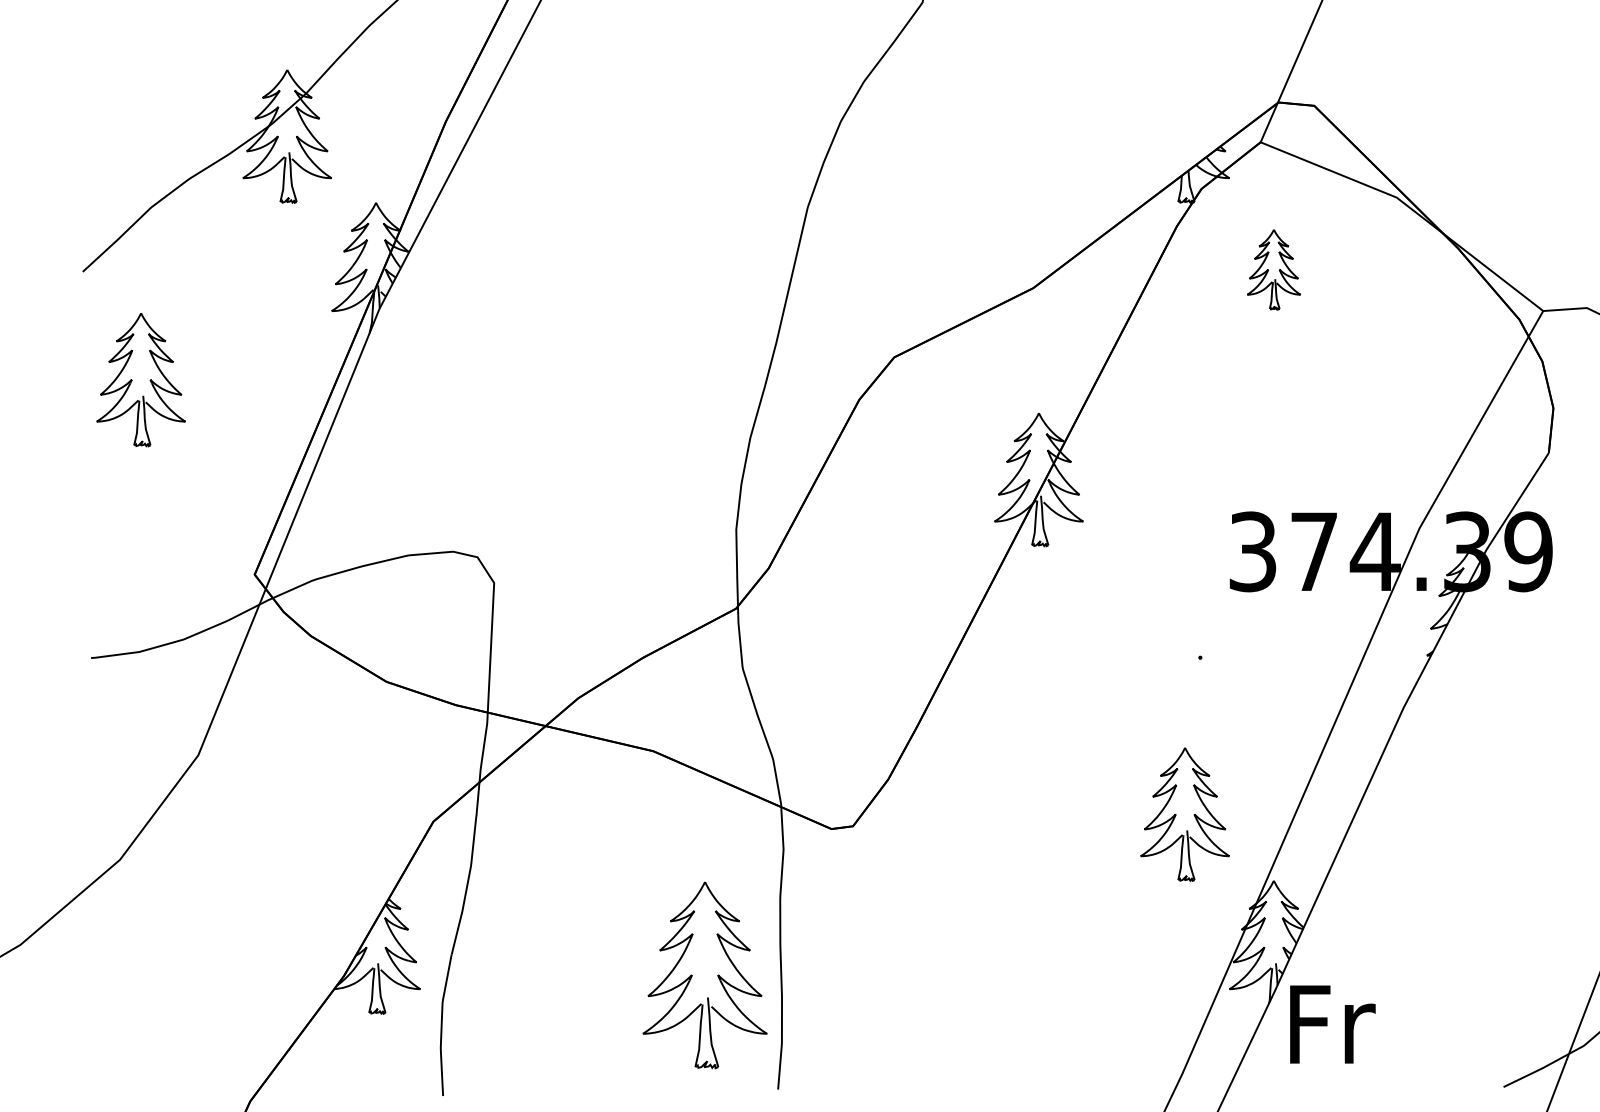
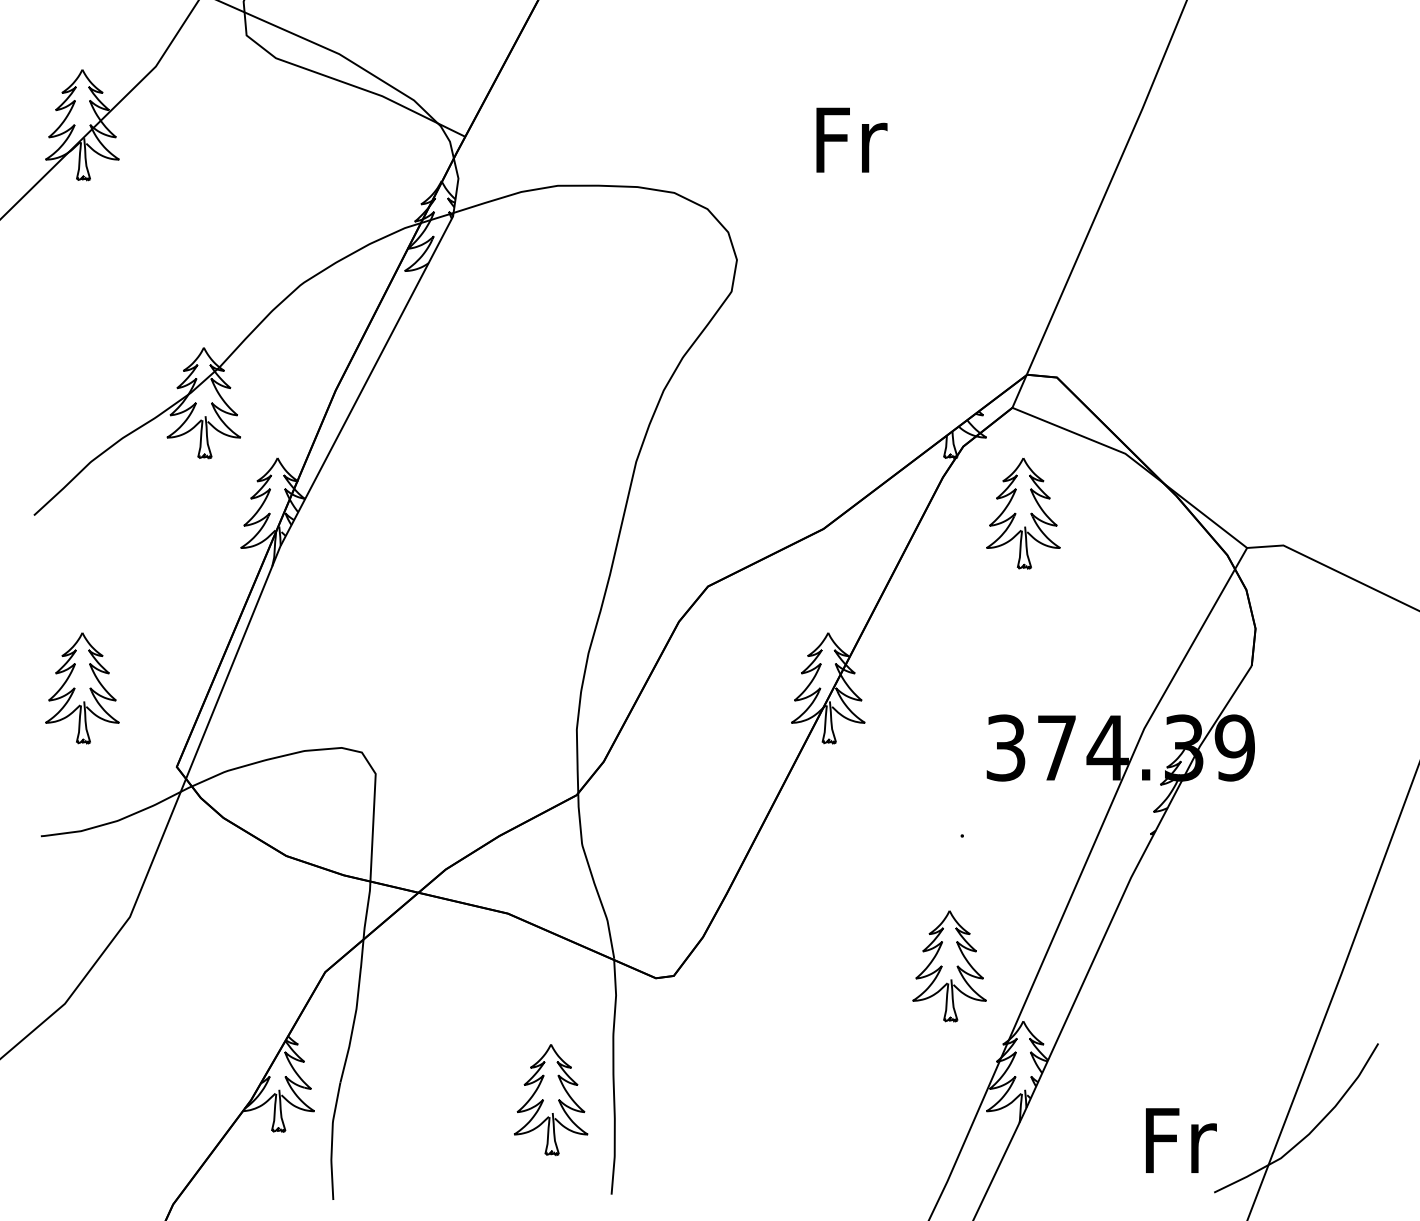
part: (1274, 269) -> (1023, 513), size x1.67
part: (141, 380) -> (82, 688), moved
part: (705, 975) -> (551, 1099), size x0.71
text: (1333, 1024) -> (1181, 1140), moved

